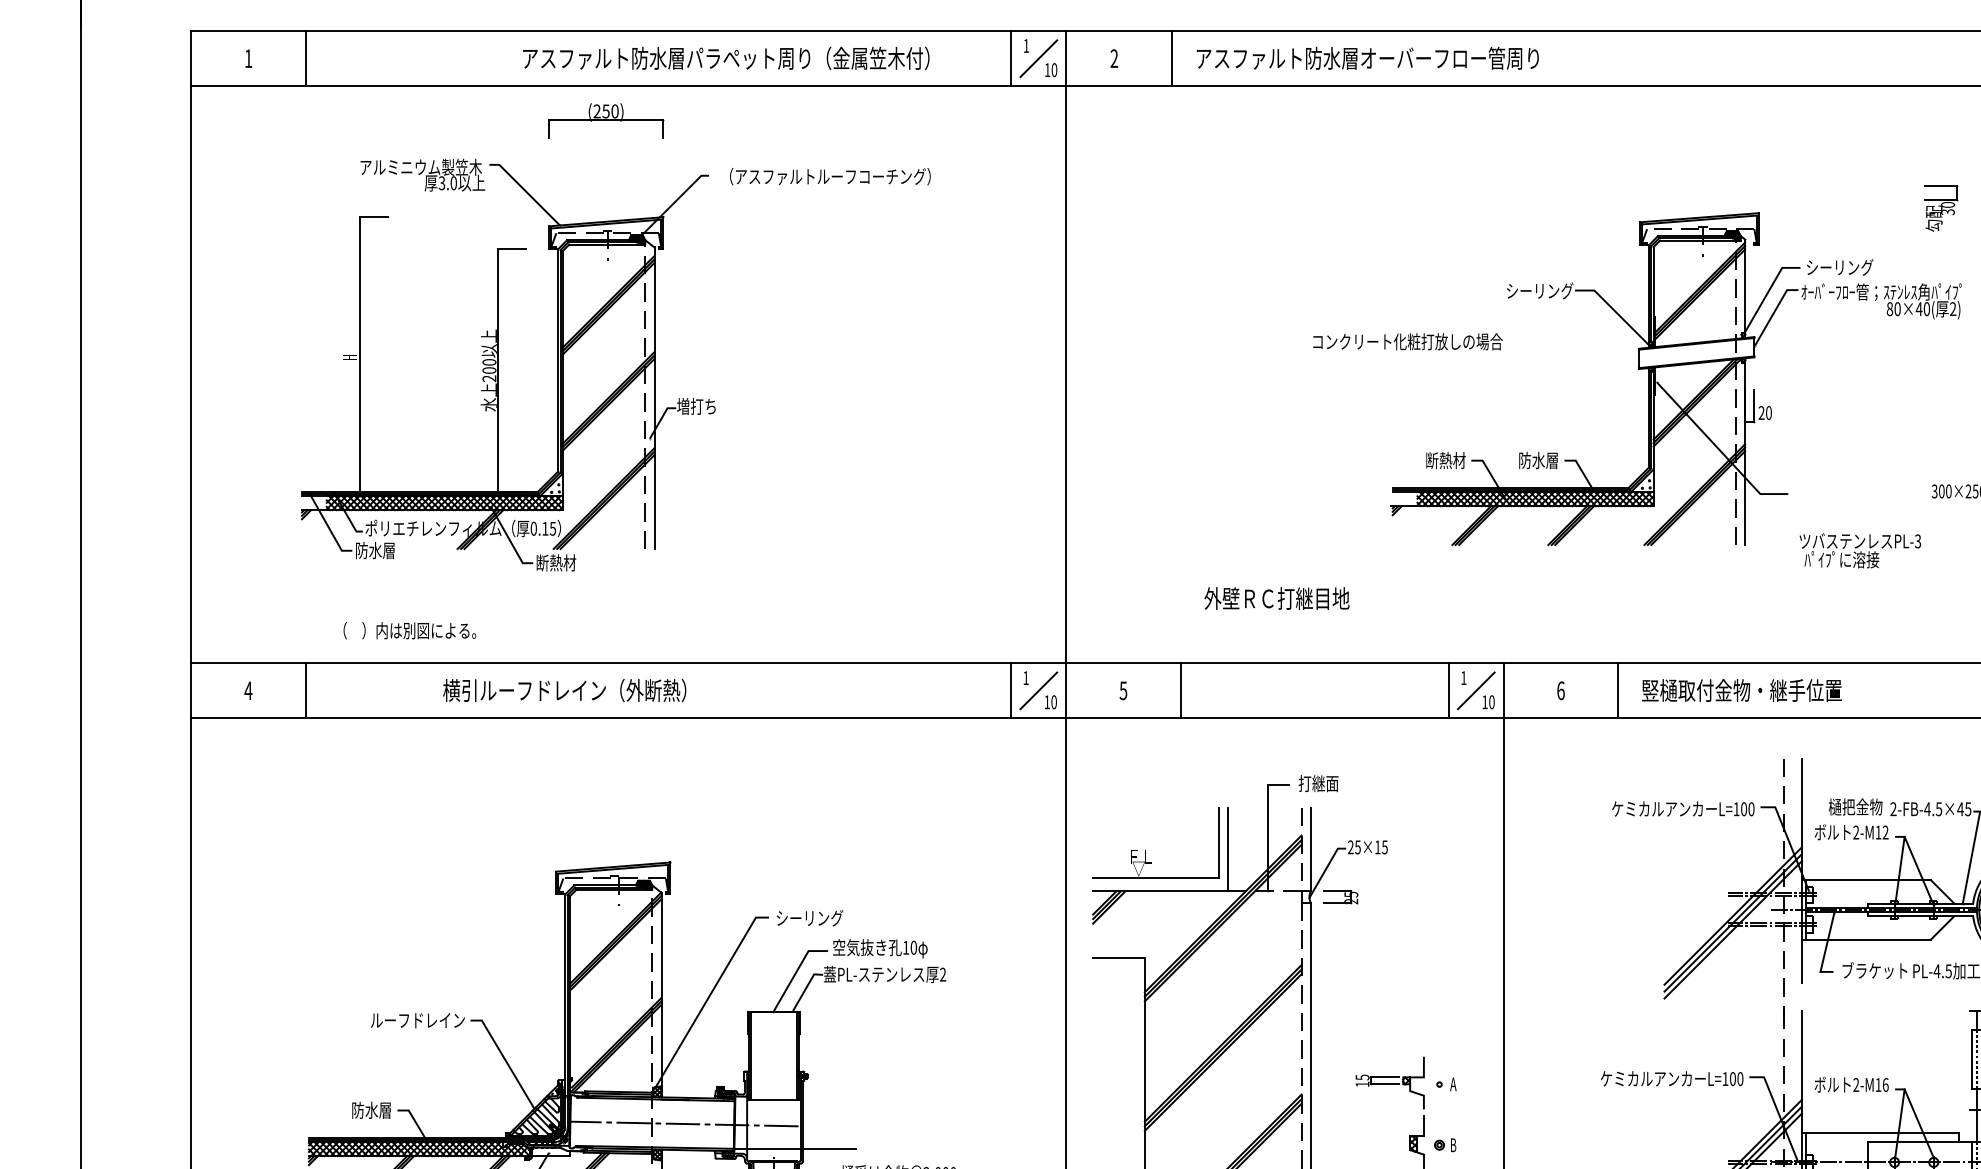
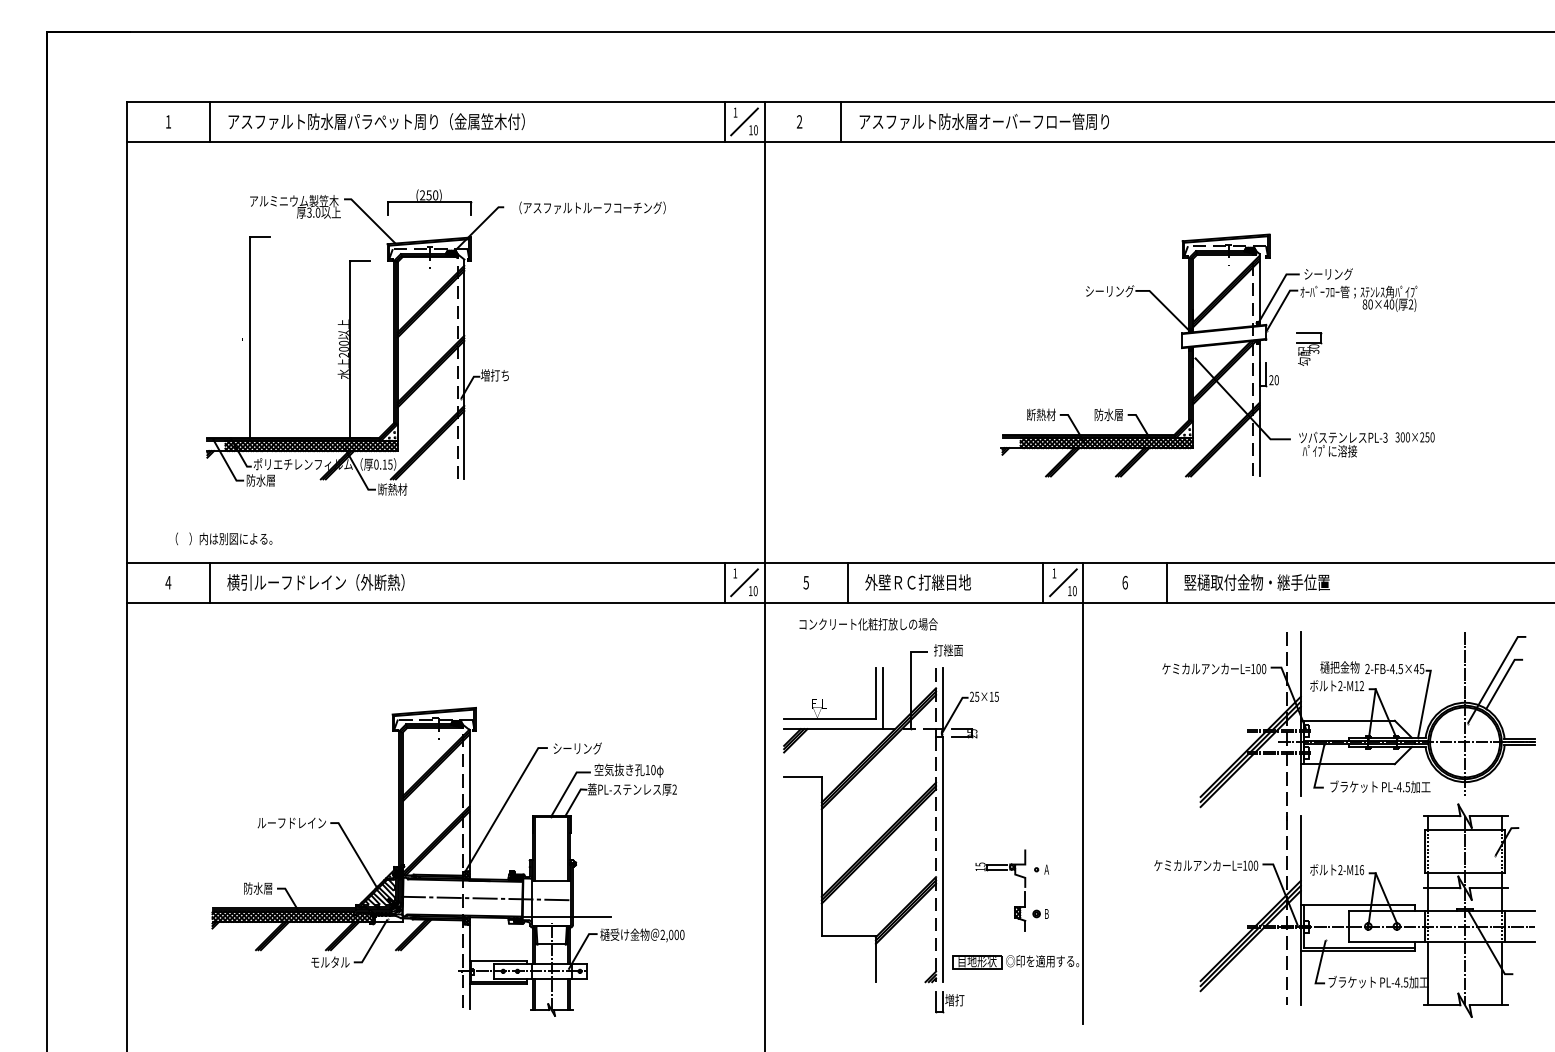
text: (725, 58) -> (376, 121), moved
part: (606, 121) -> (429, 202), moved
part: (1941, 207) -> (1309, 348), moved
text: (1407, 342) -> (868, 624), moved
text: (1860, 550) -> (1343, 444), moved
text: (1276, 598) -> (917, 582), moved
text: (409, 630) -> (223, 538), moved
text: (564, 690) -> (315, 582), moved

